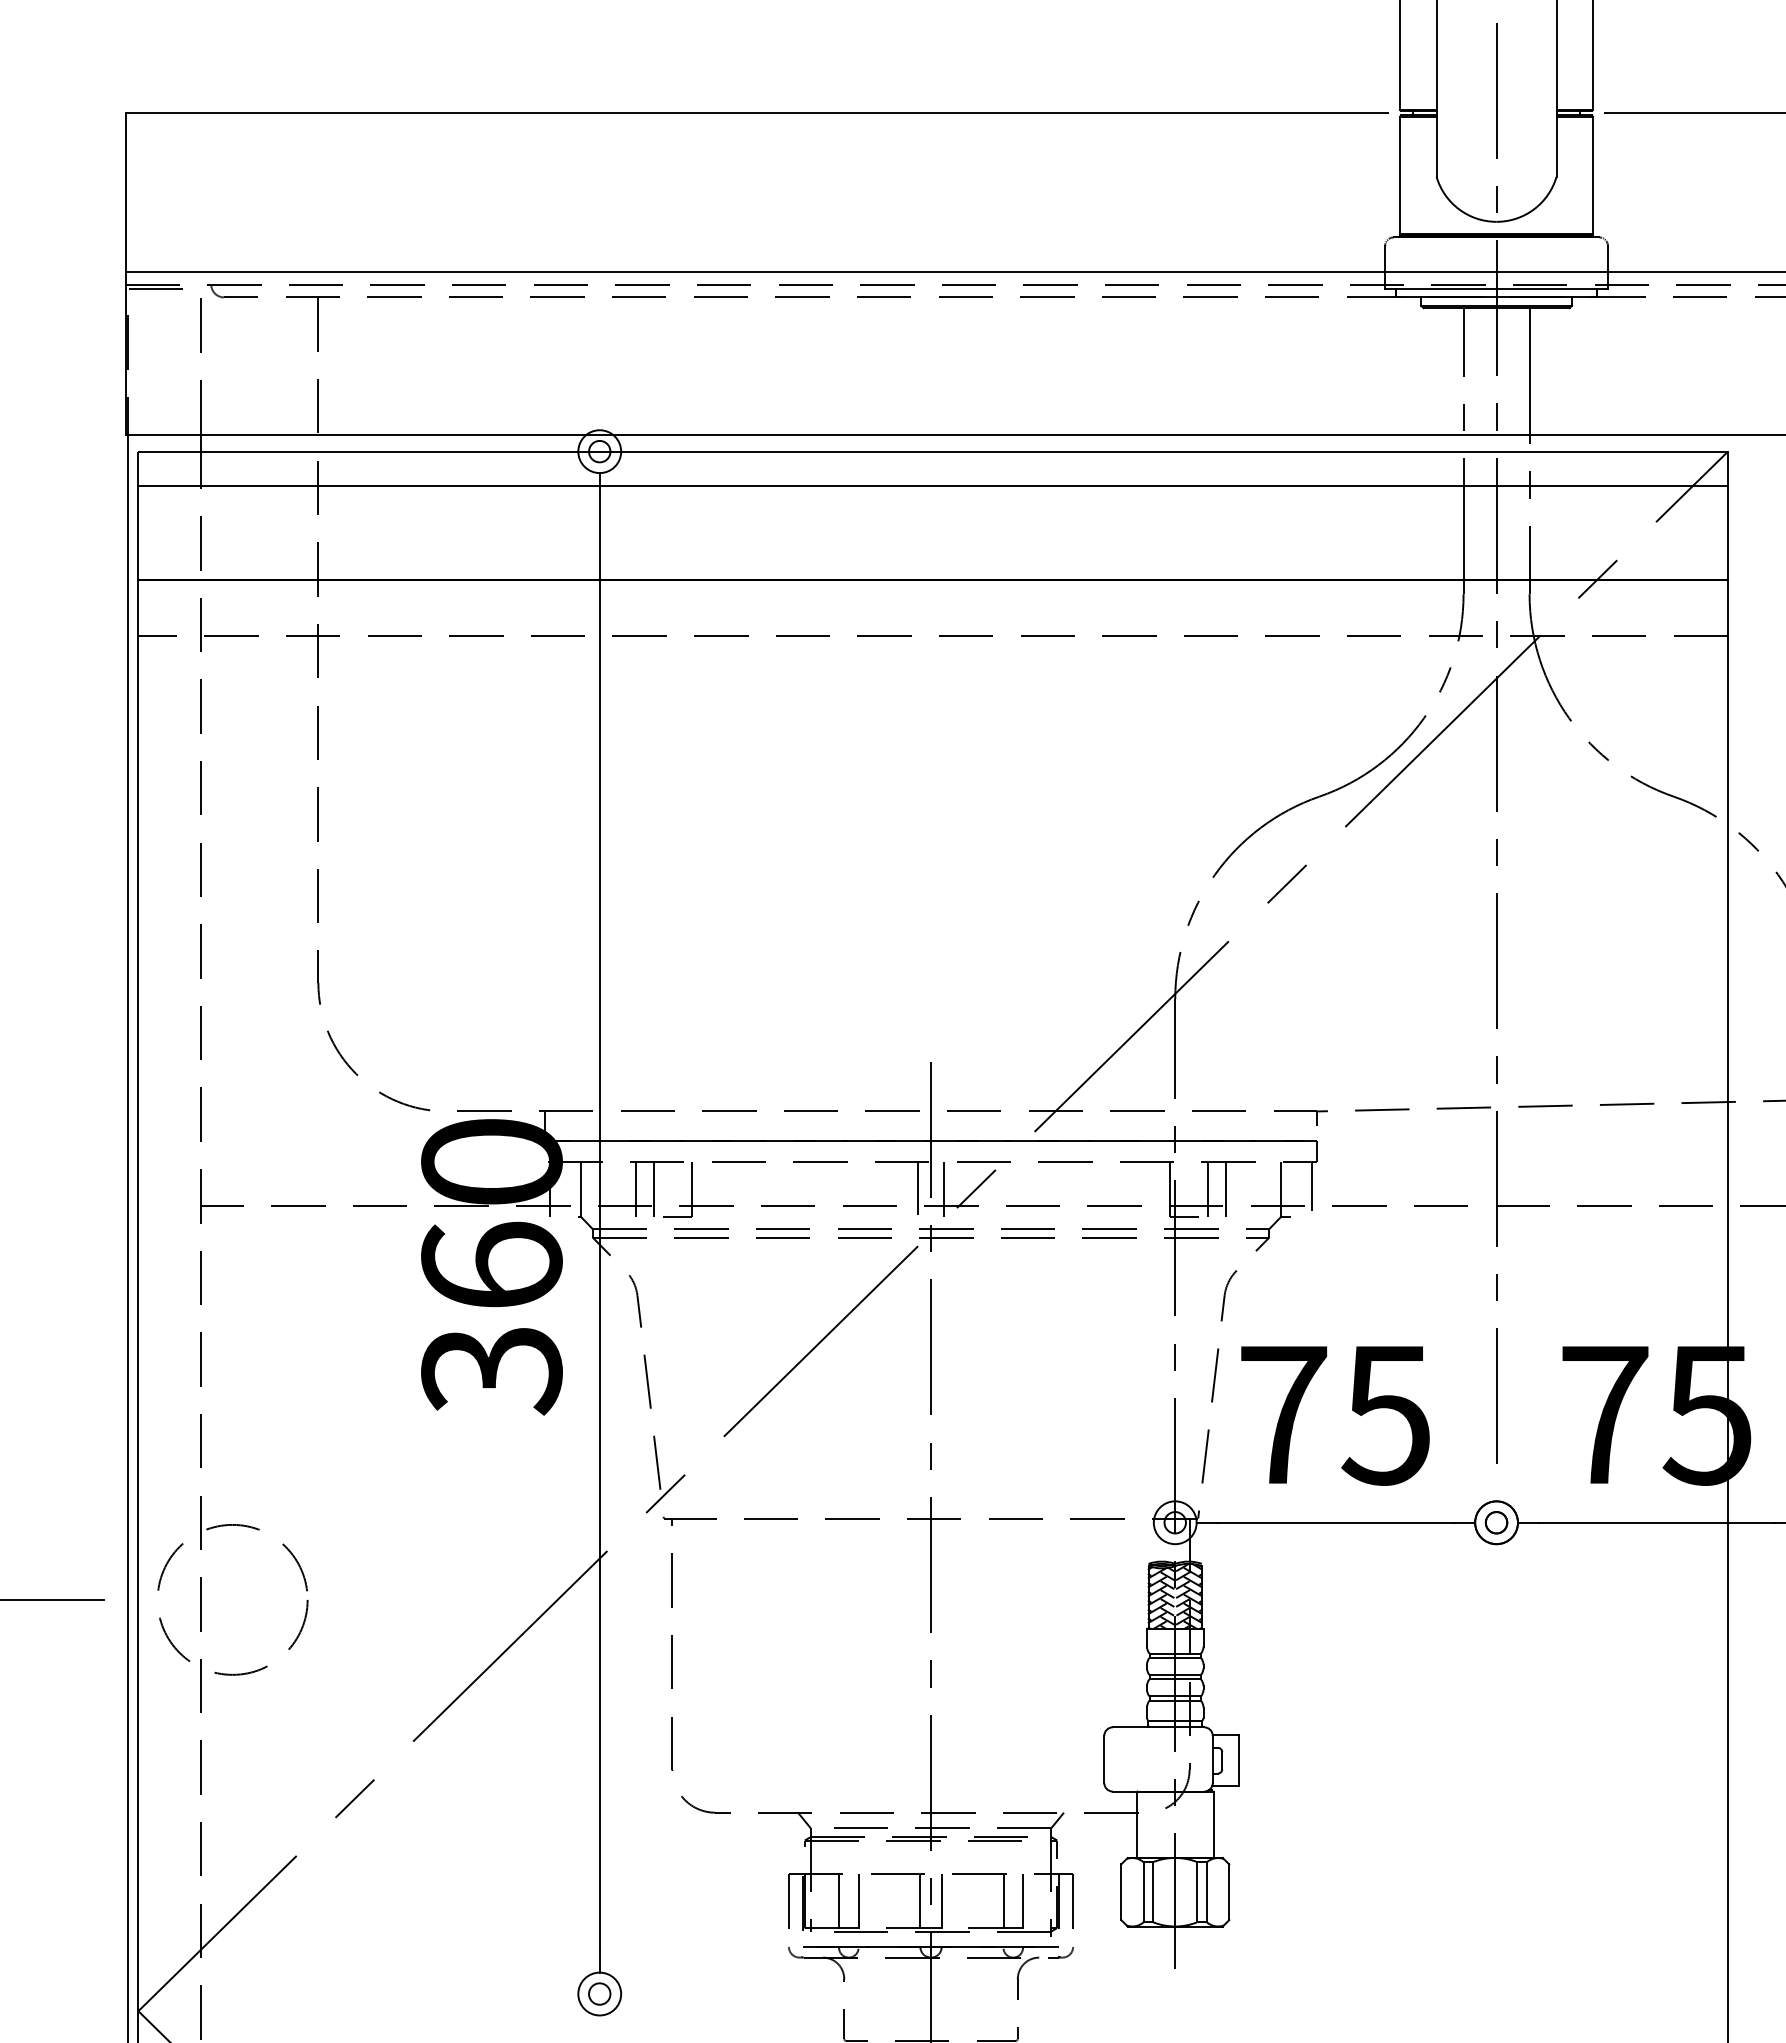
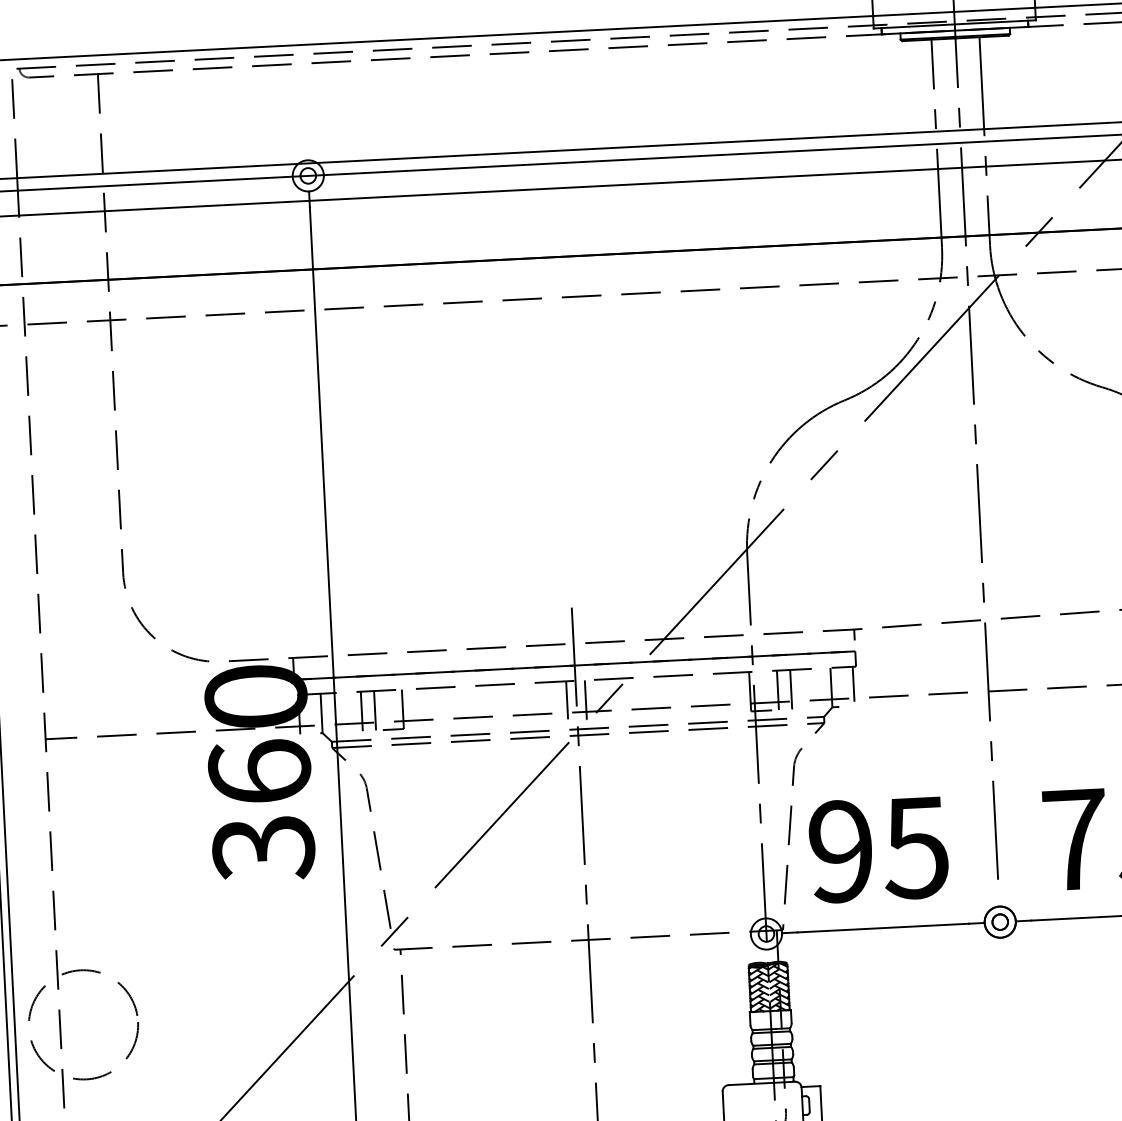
text: (1283, 1414) -> (841, 851), 75 -> 95

